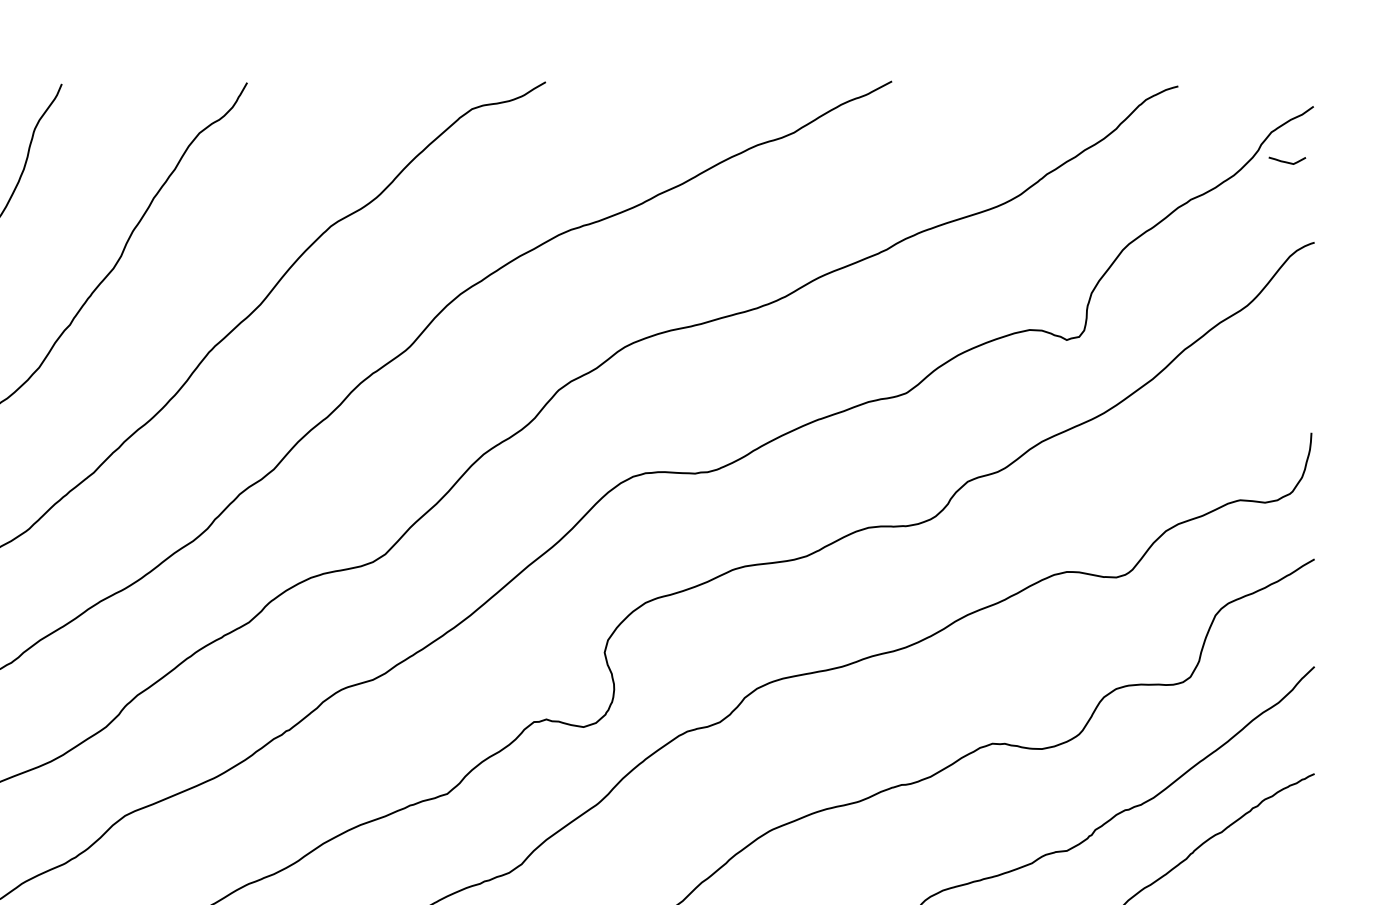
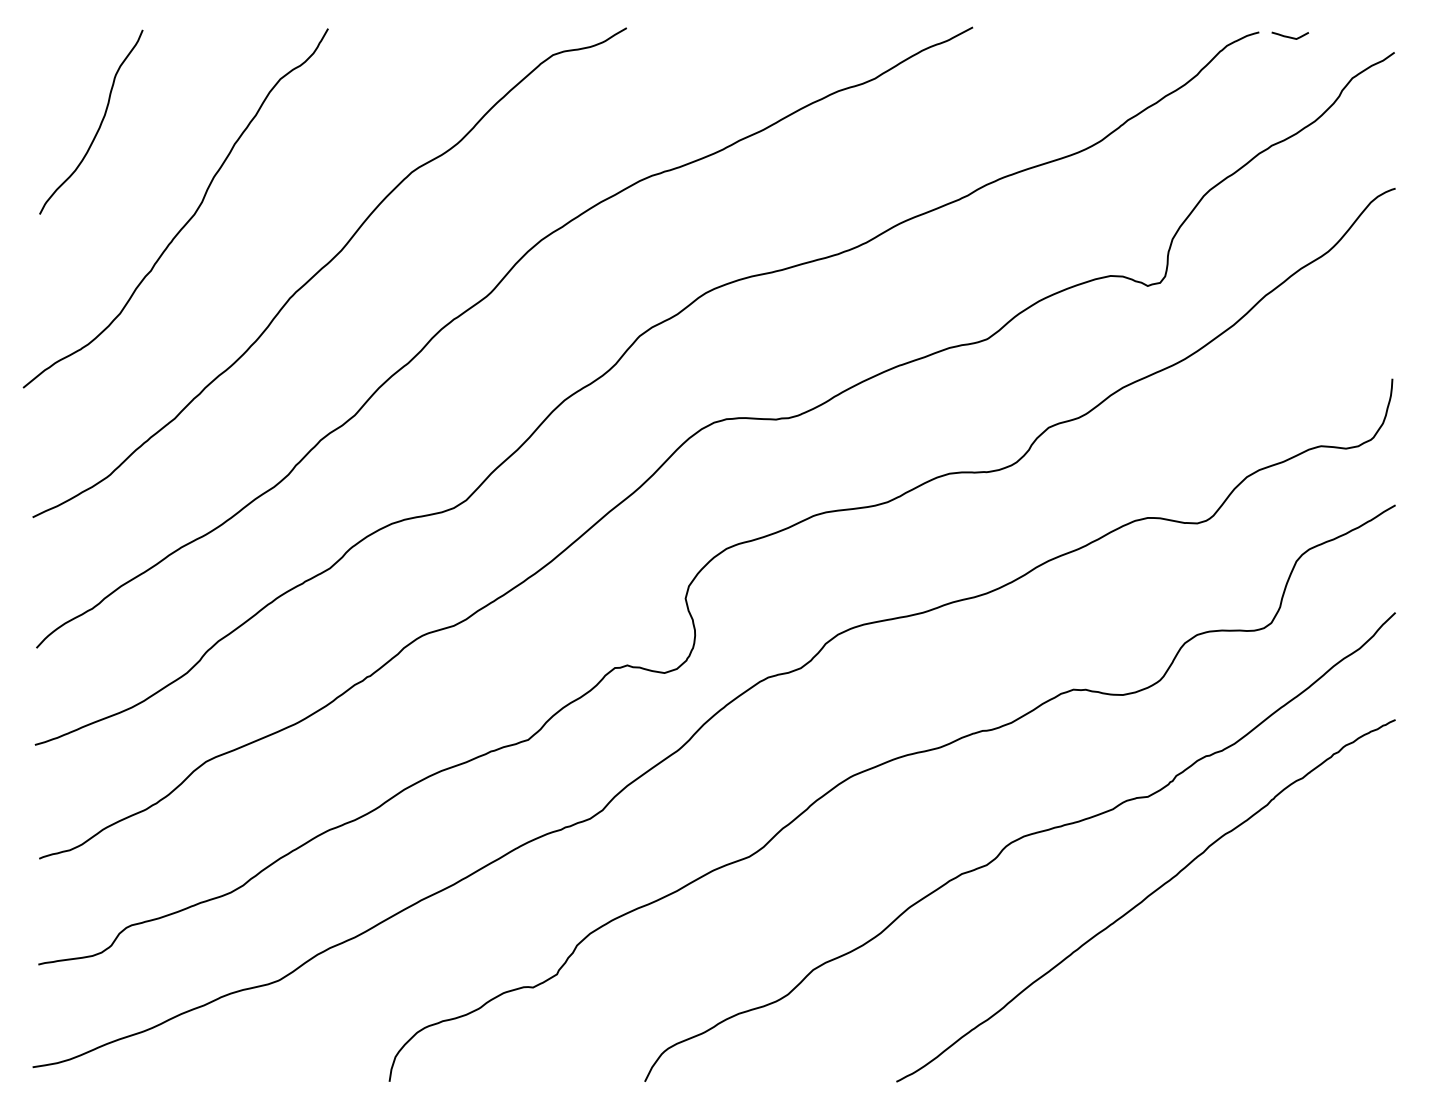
curve: (1287, 161) -> (1290, 36), moved

